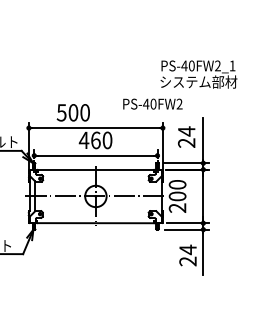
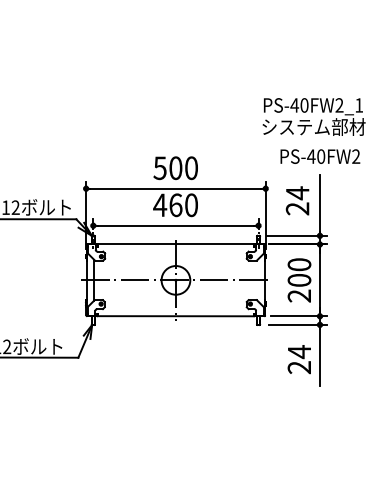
text: (153, 104) -> (320, 156), moved
text: (73, 113) -> (175, 168), moved
text: (177, 196) -> (299, 280), moved

